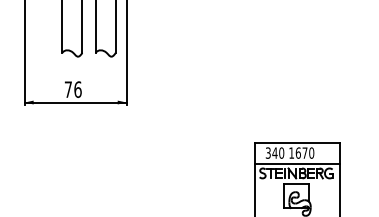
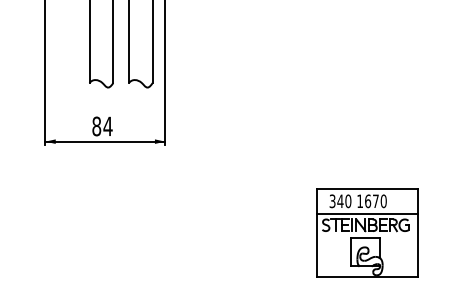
text: (73, 89) -> (102, 126), 76 -> 84

